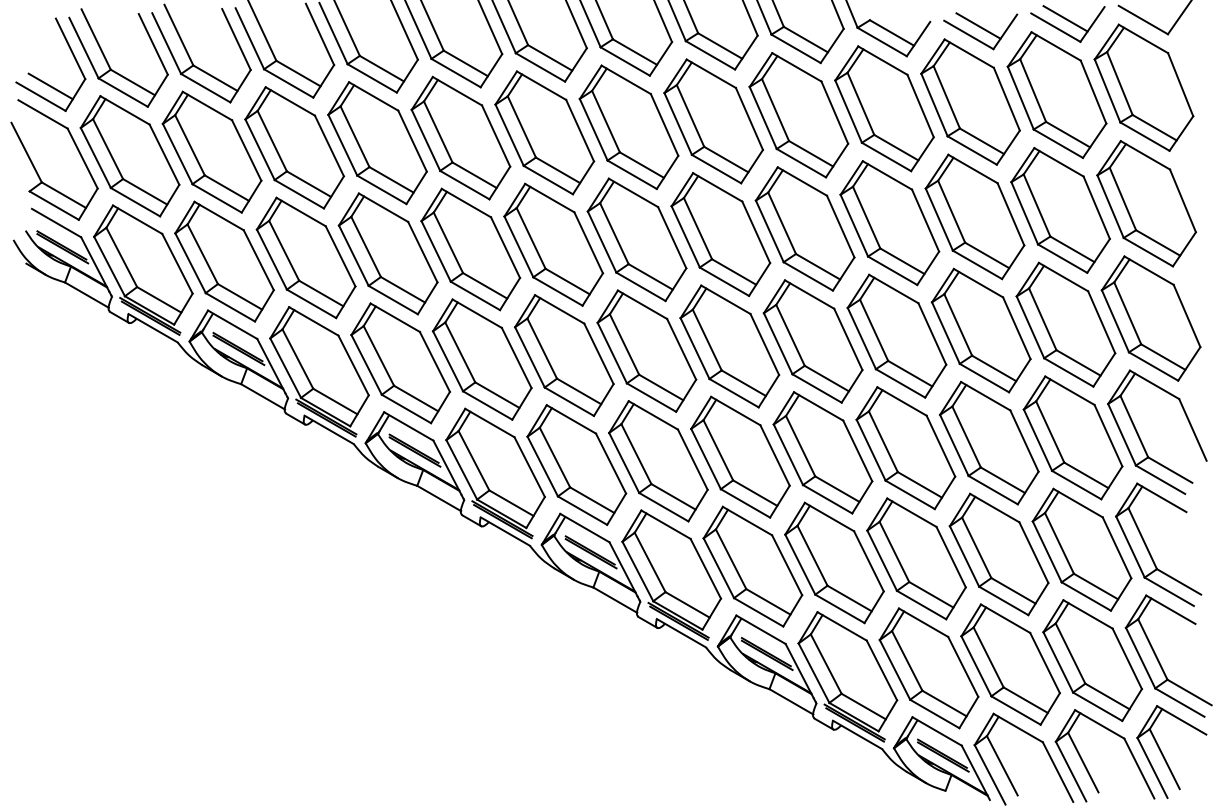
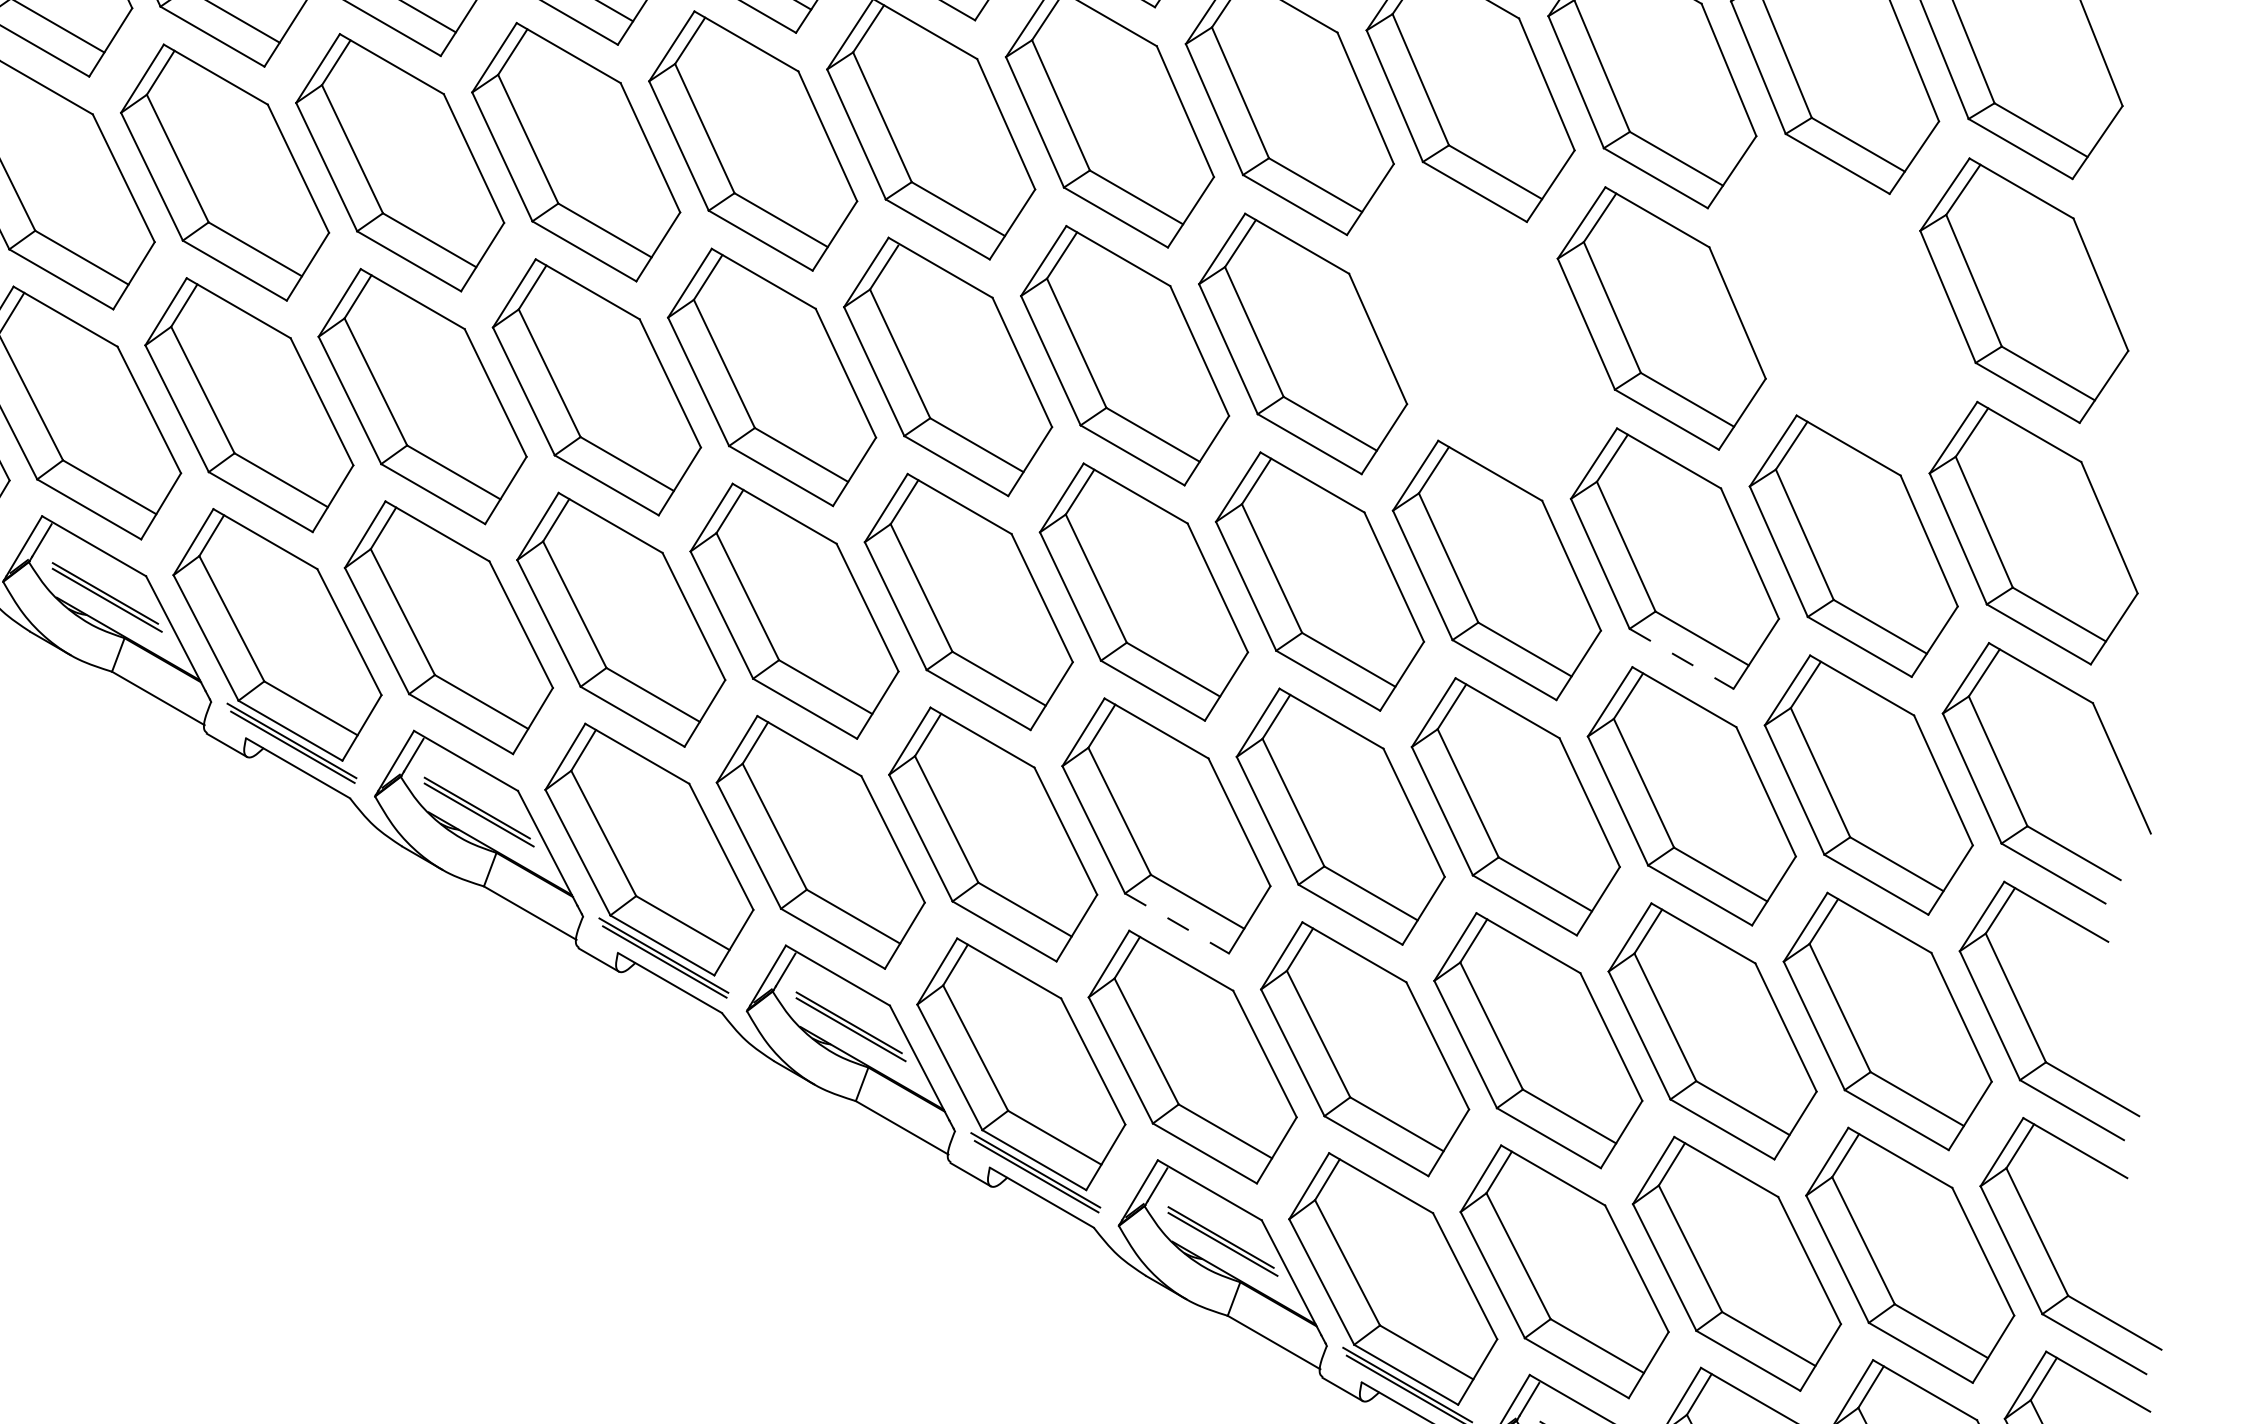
part: (1060, 210) -> (1842, 304), removed
part: (889, 223) -> (1481, 332), removed
line: (984, 378) -> (1681, 659), solid -> dashed
line: (745, 503) -> (1177, 923), solid -> dashed

